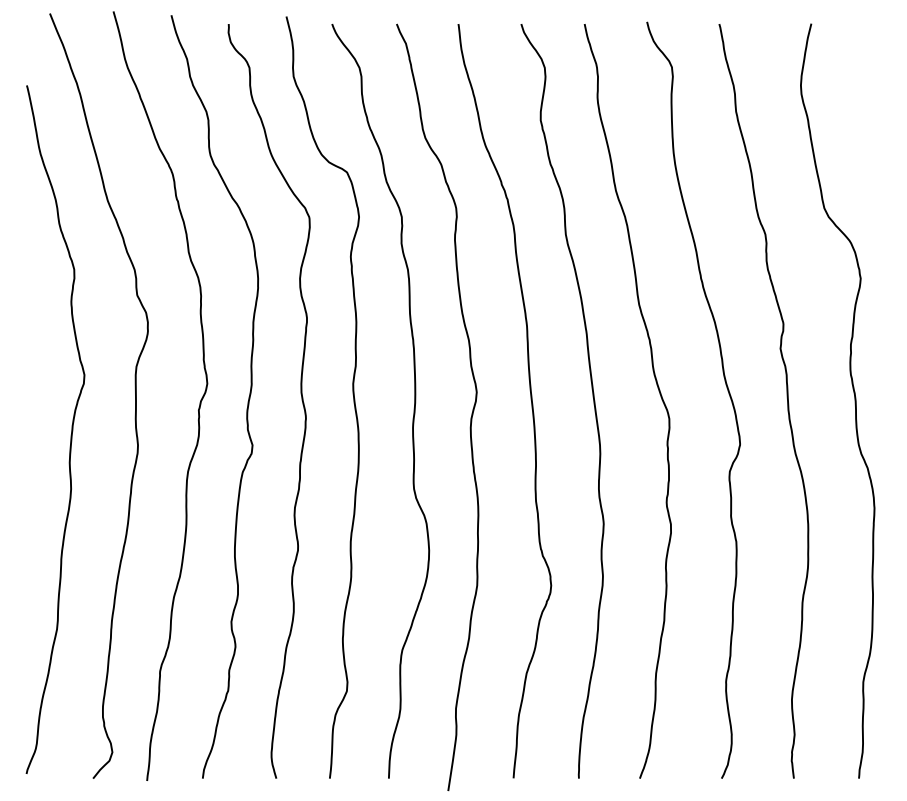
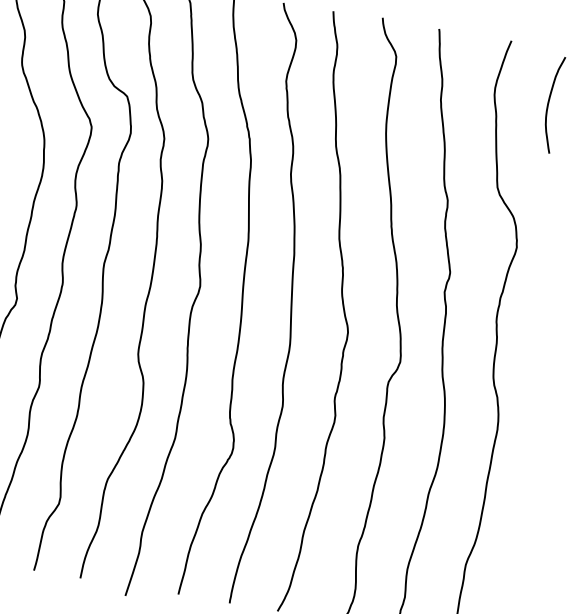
curve: (870, 93) -> (548, 103), added

